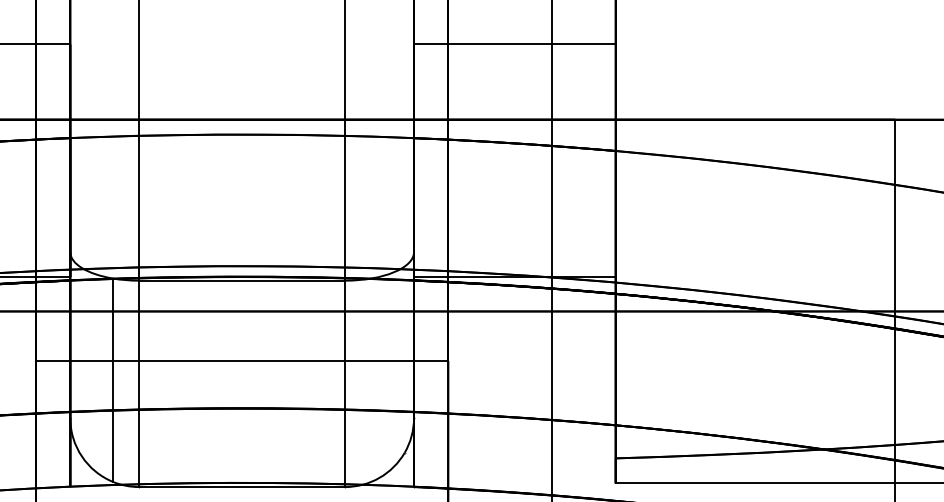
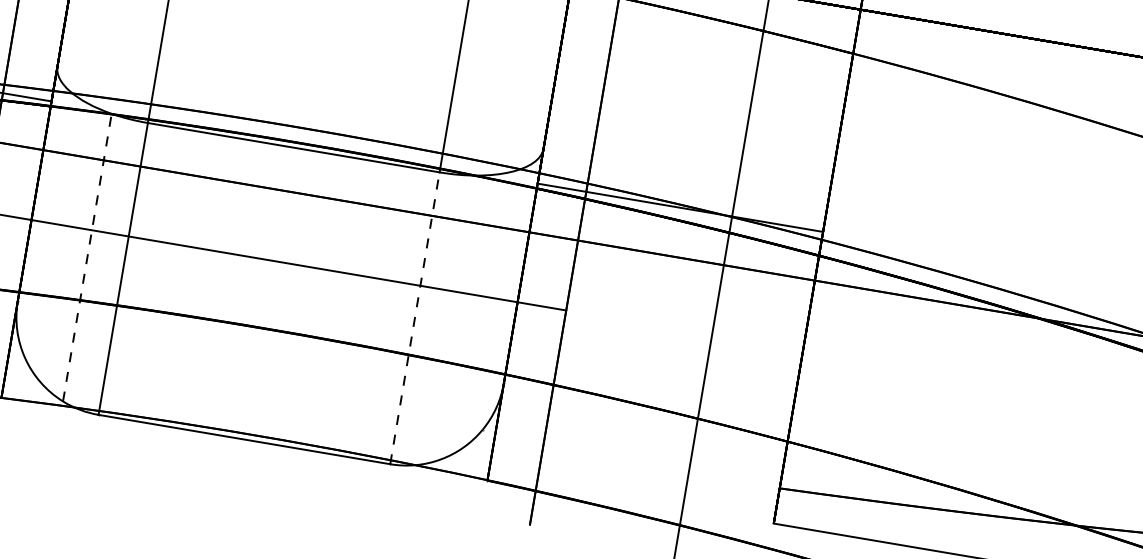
line: (113, 380) -> (87, 258), solid -> dashed
line: (345, 383) -> (415, 317), solid -> dashed

